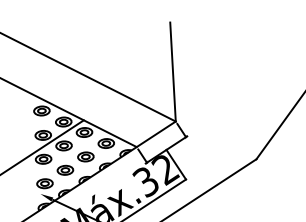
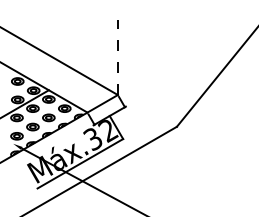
line: (172, 71) -> (117, 57), solid -> dashed

